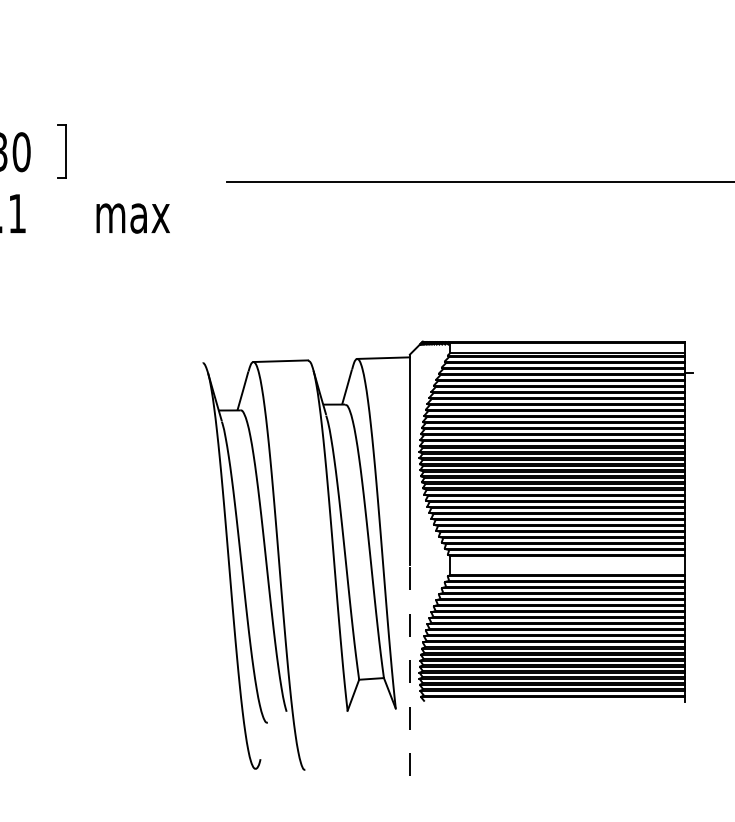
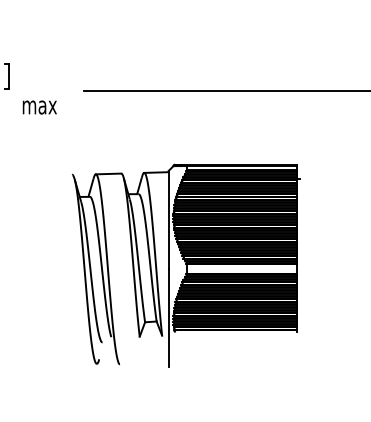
line: (409, 669) -> (168, 317), dashed -> solid

